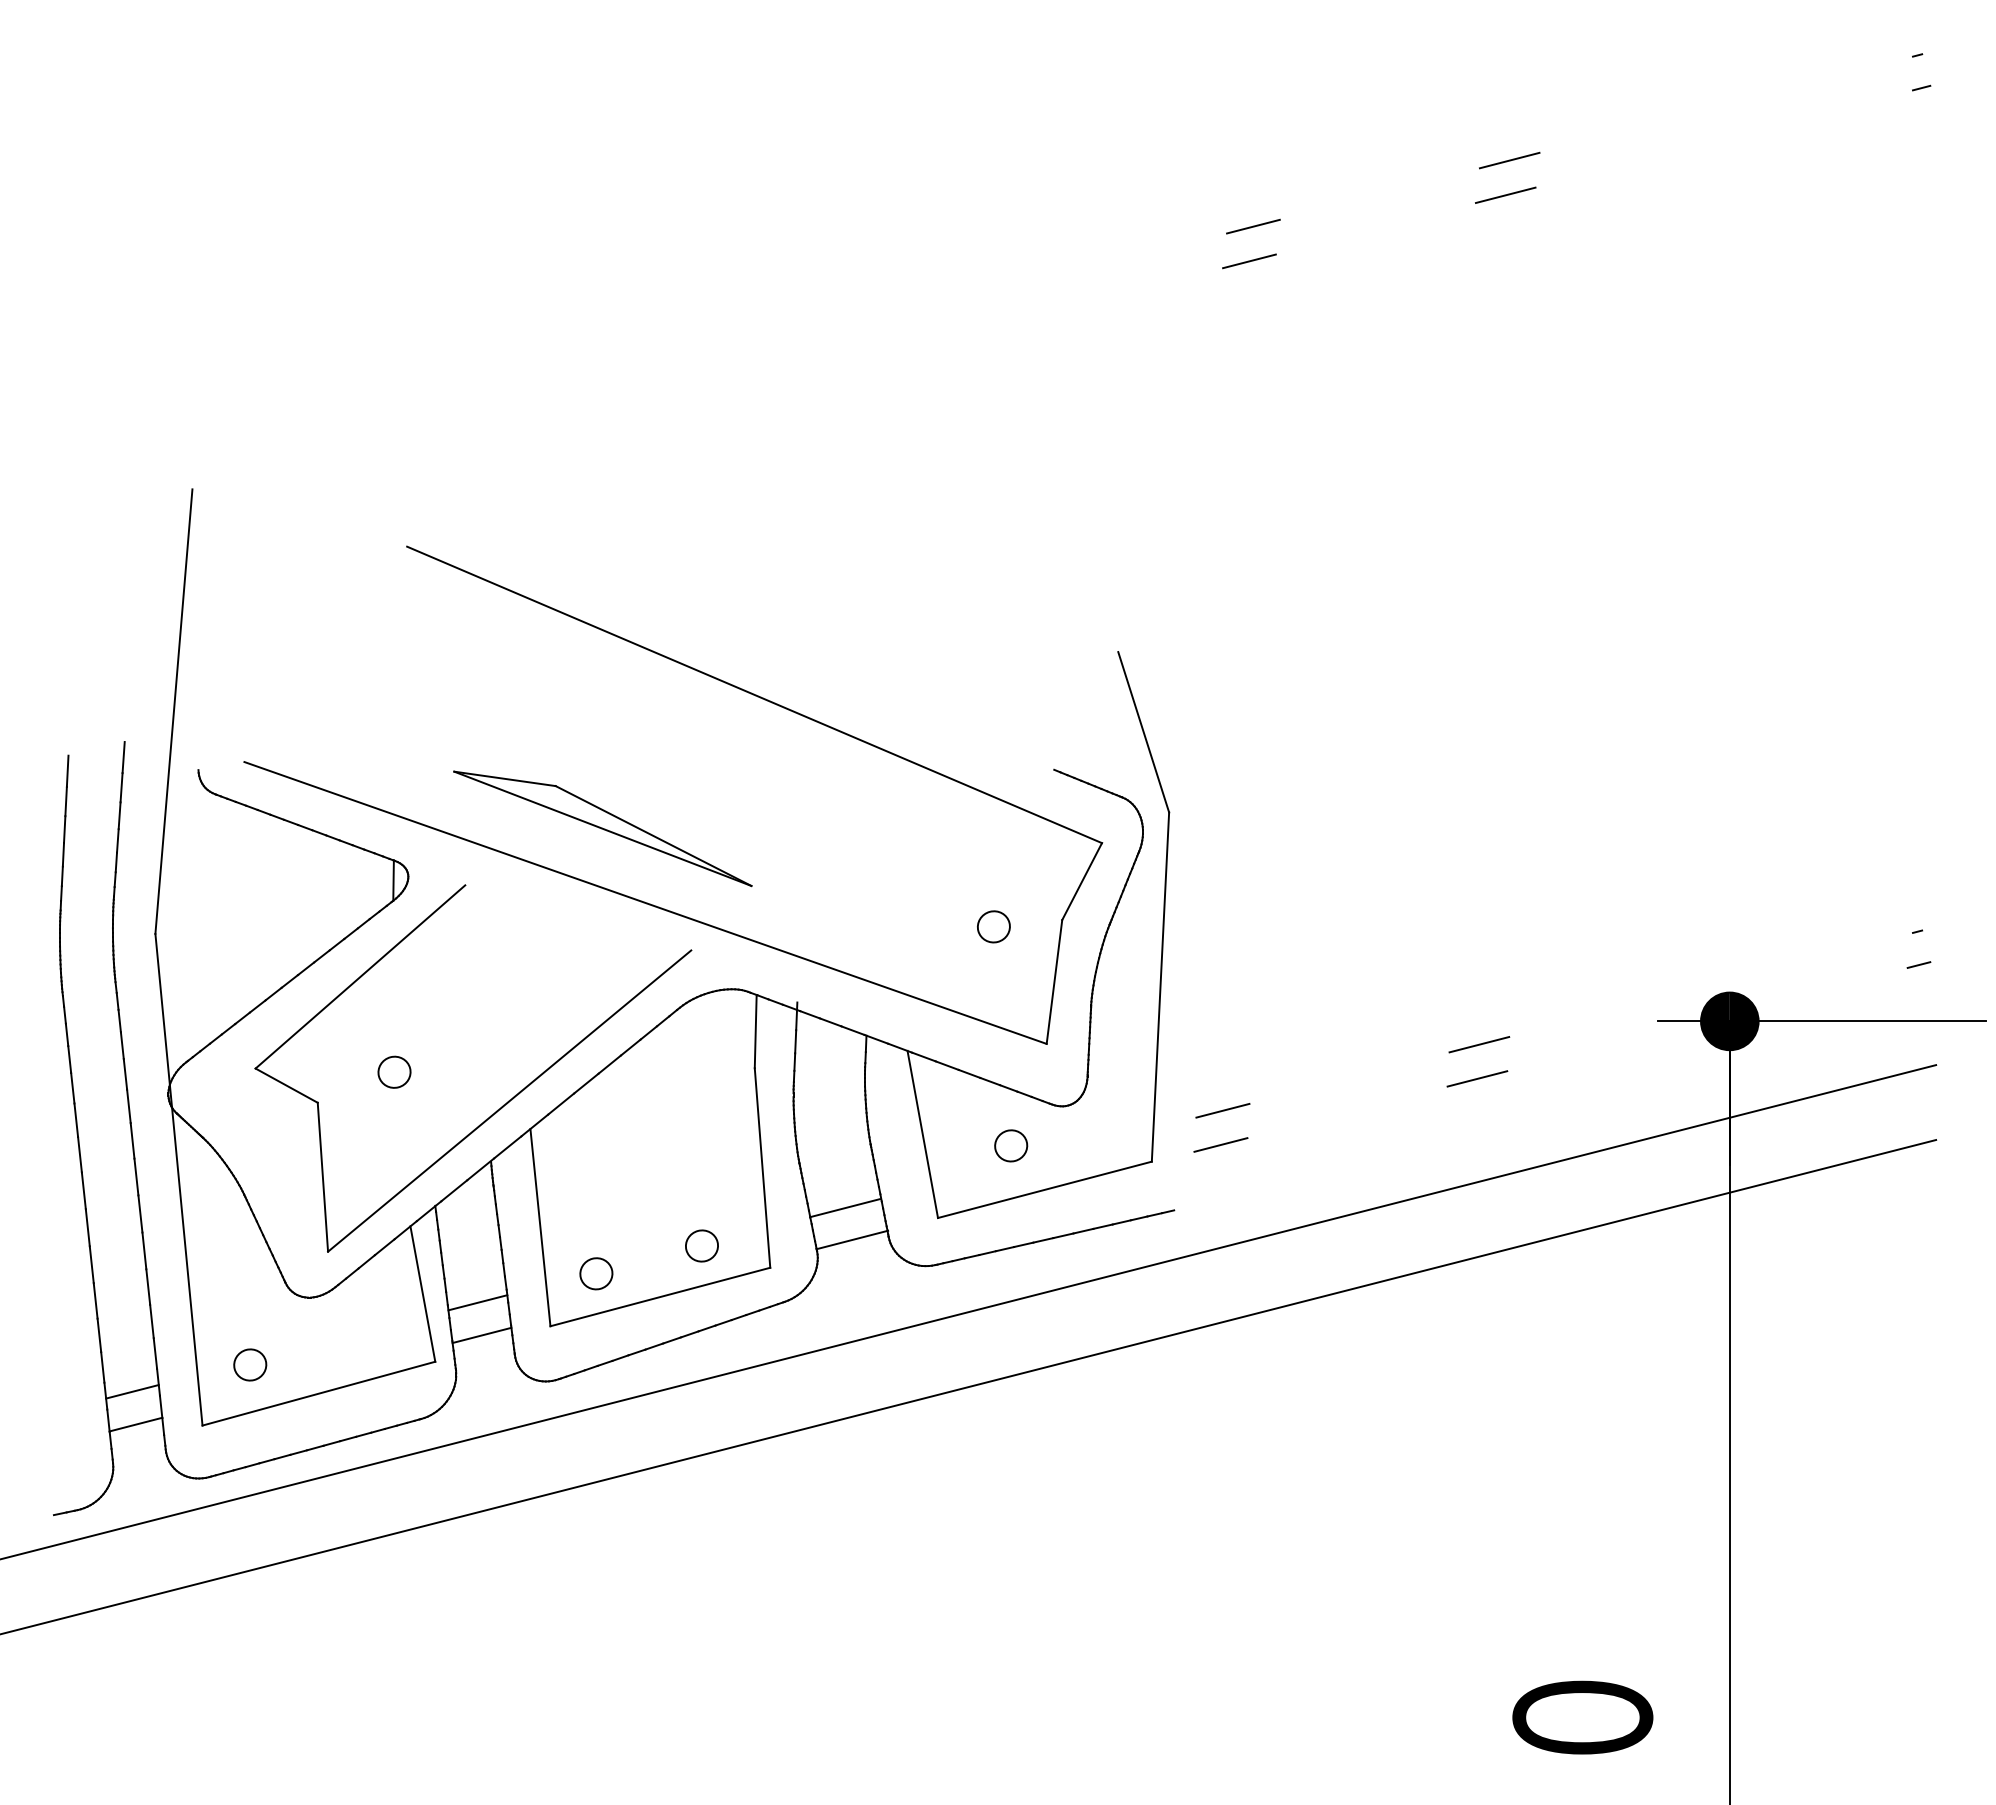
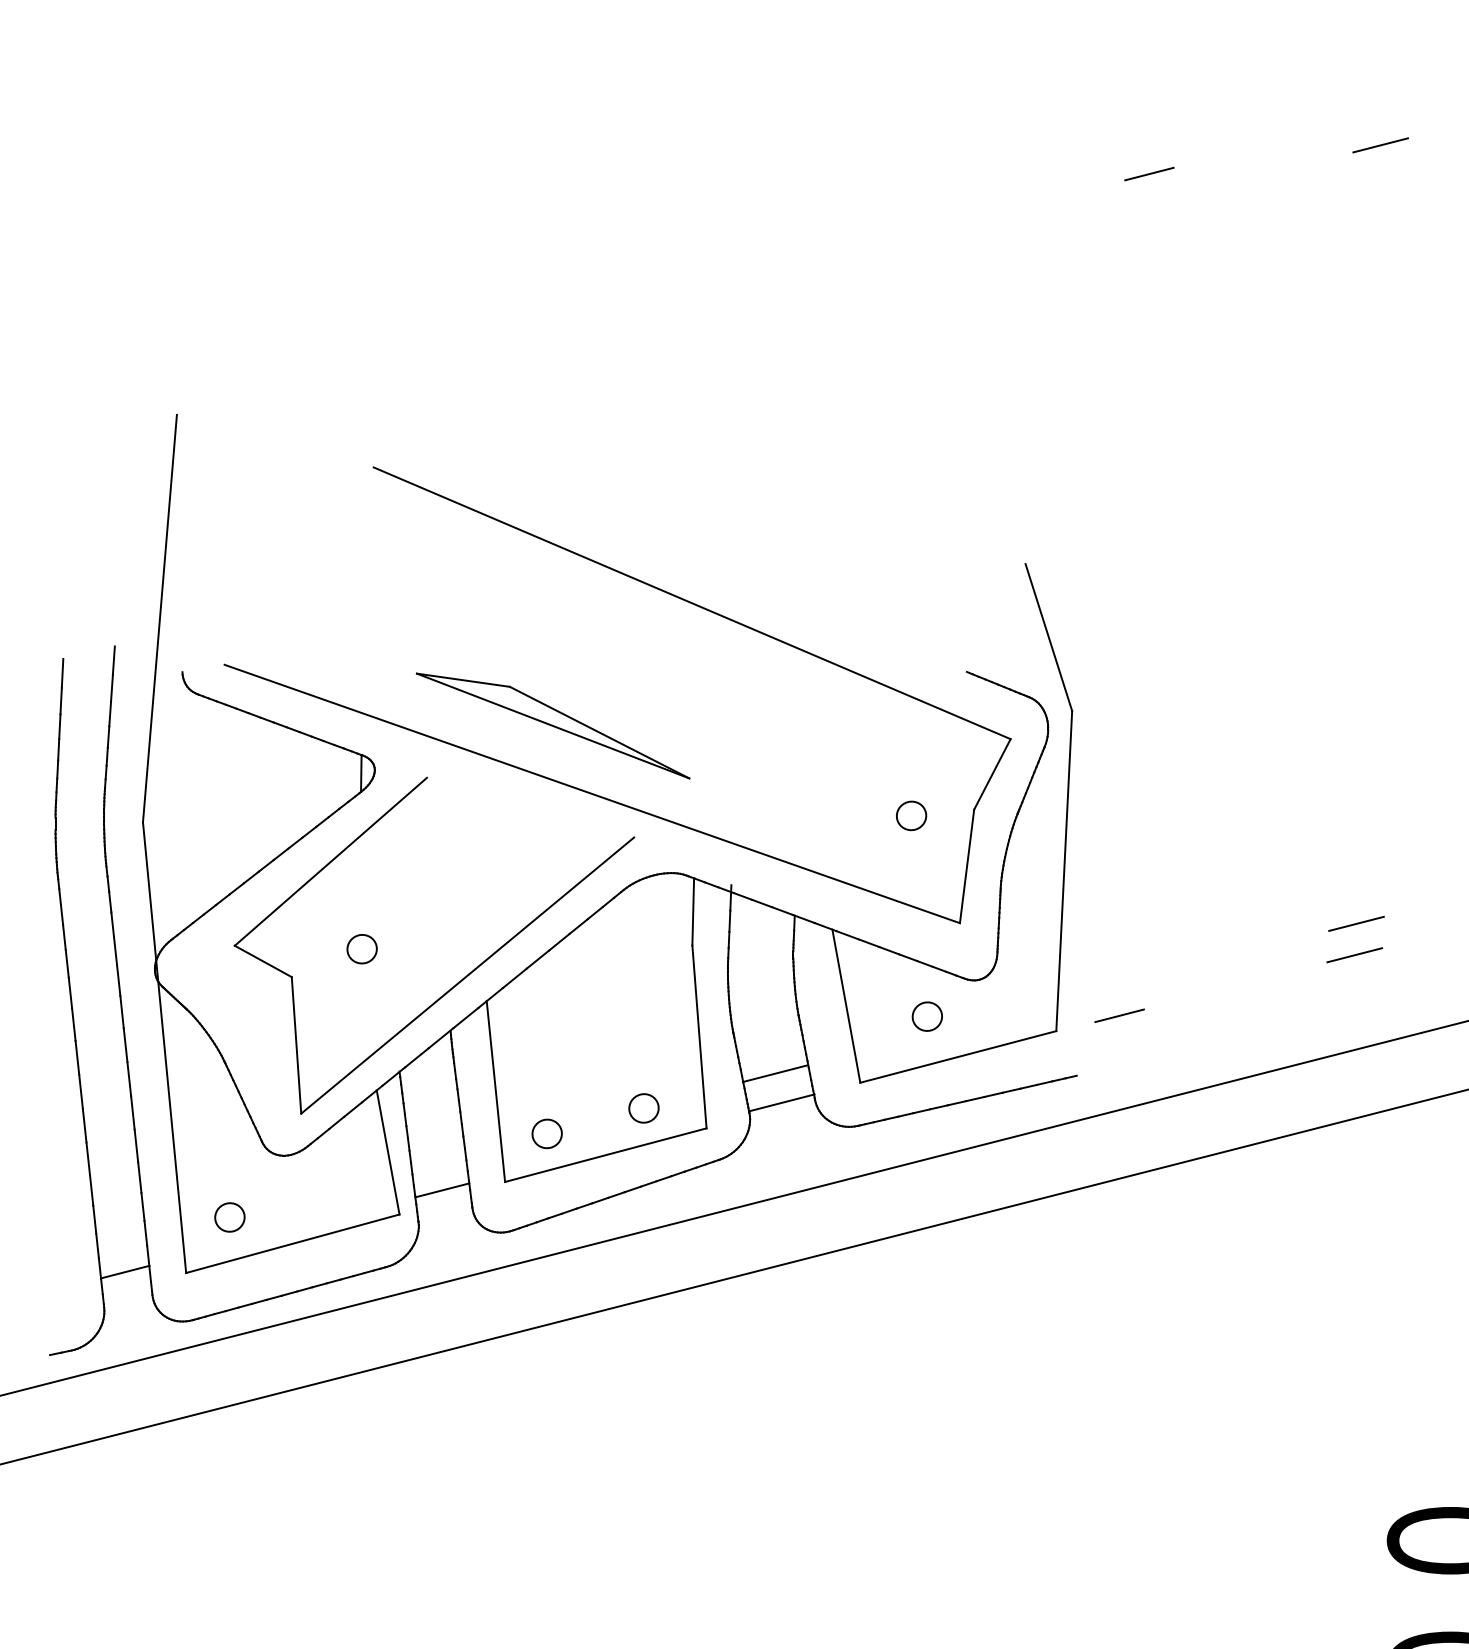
line: (1509, 160) -> (1384, 113), removed
line: (1249, 261) -> (1145, 206), removed
line: (1222, 1110) -> (1121, 984), removed
line: (477, 1302) -> (438, 1160), removed
line: (132, 1391) -> (121, 1241), removed

